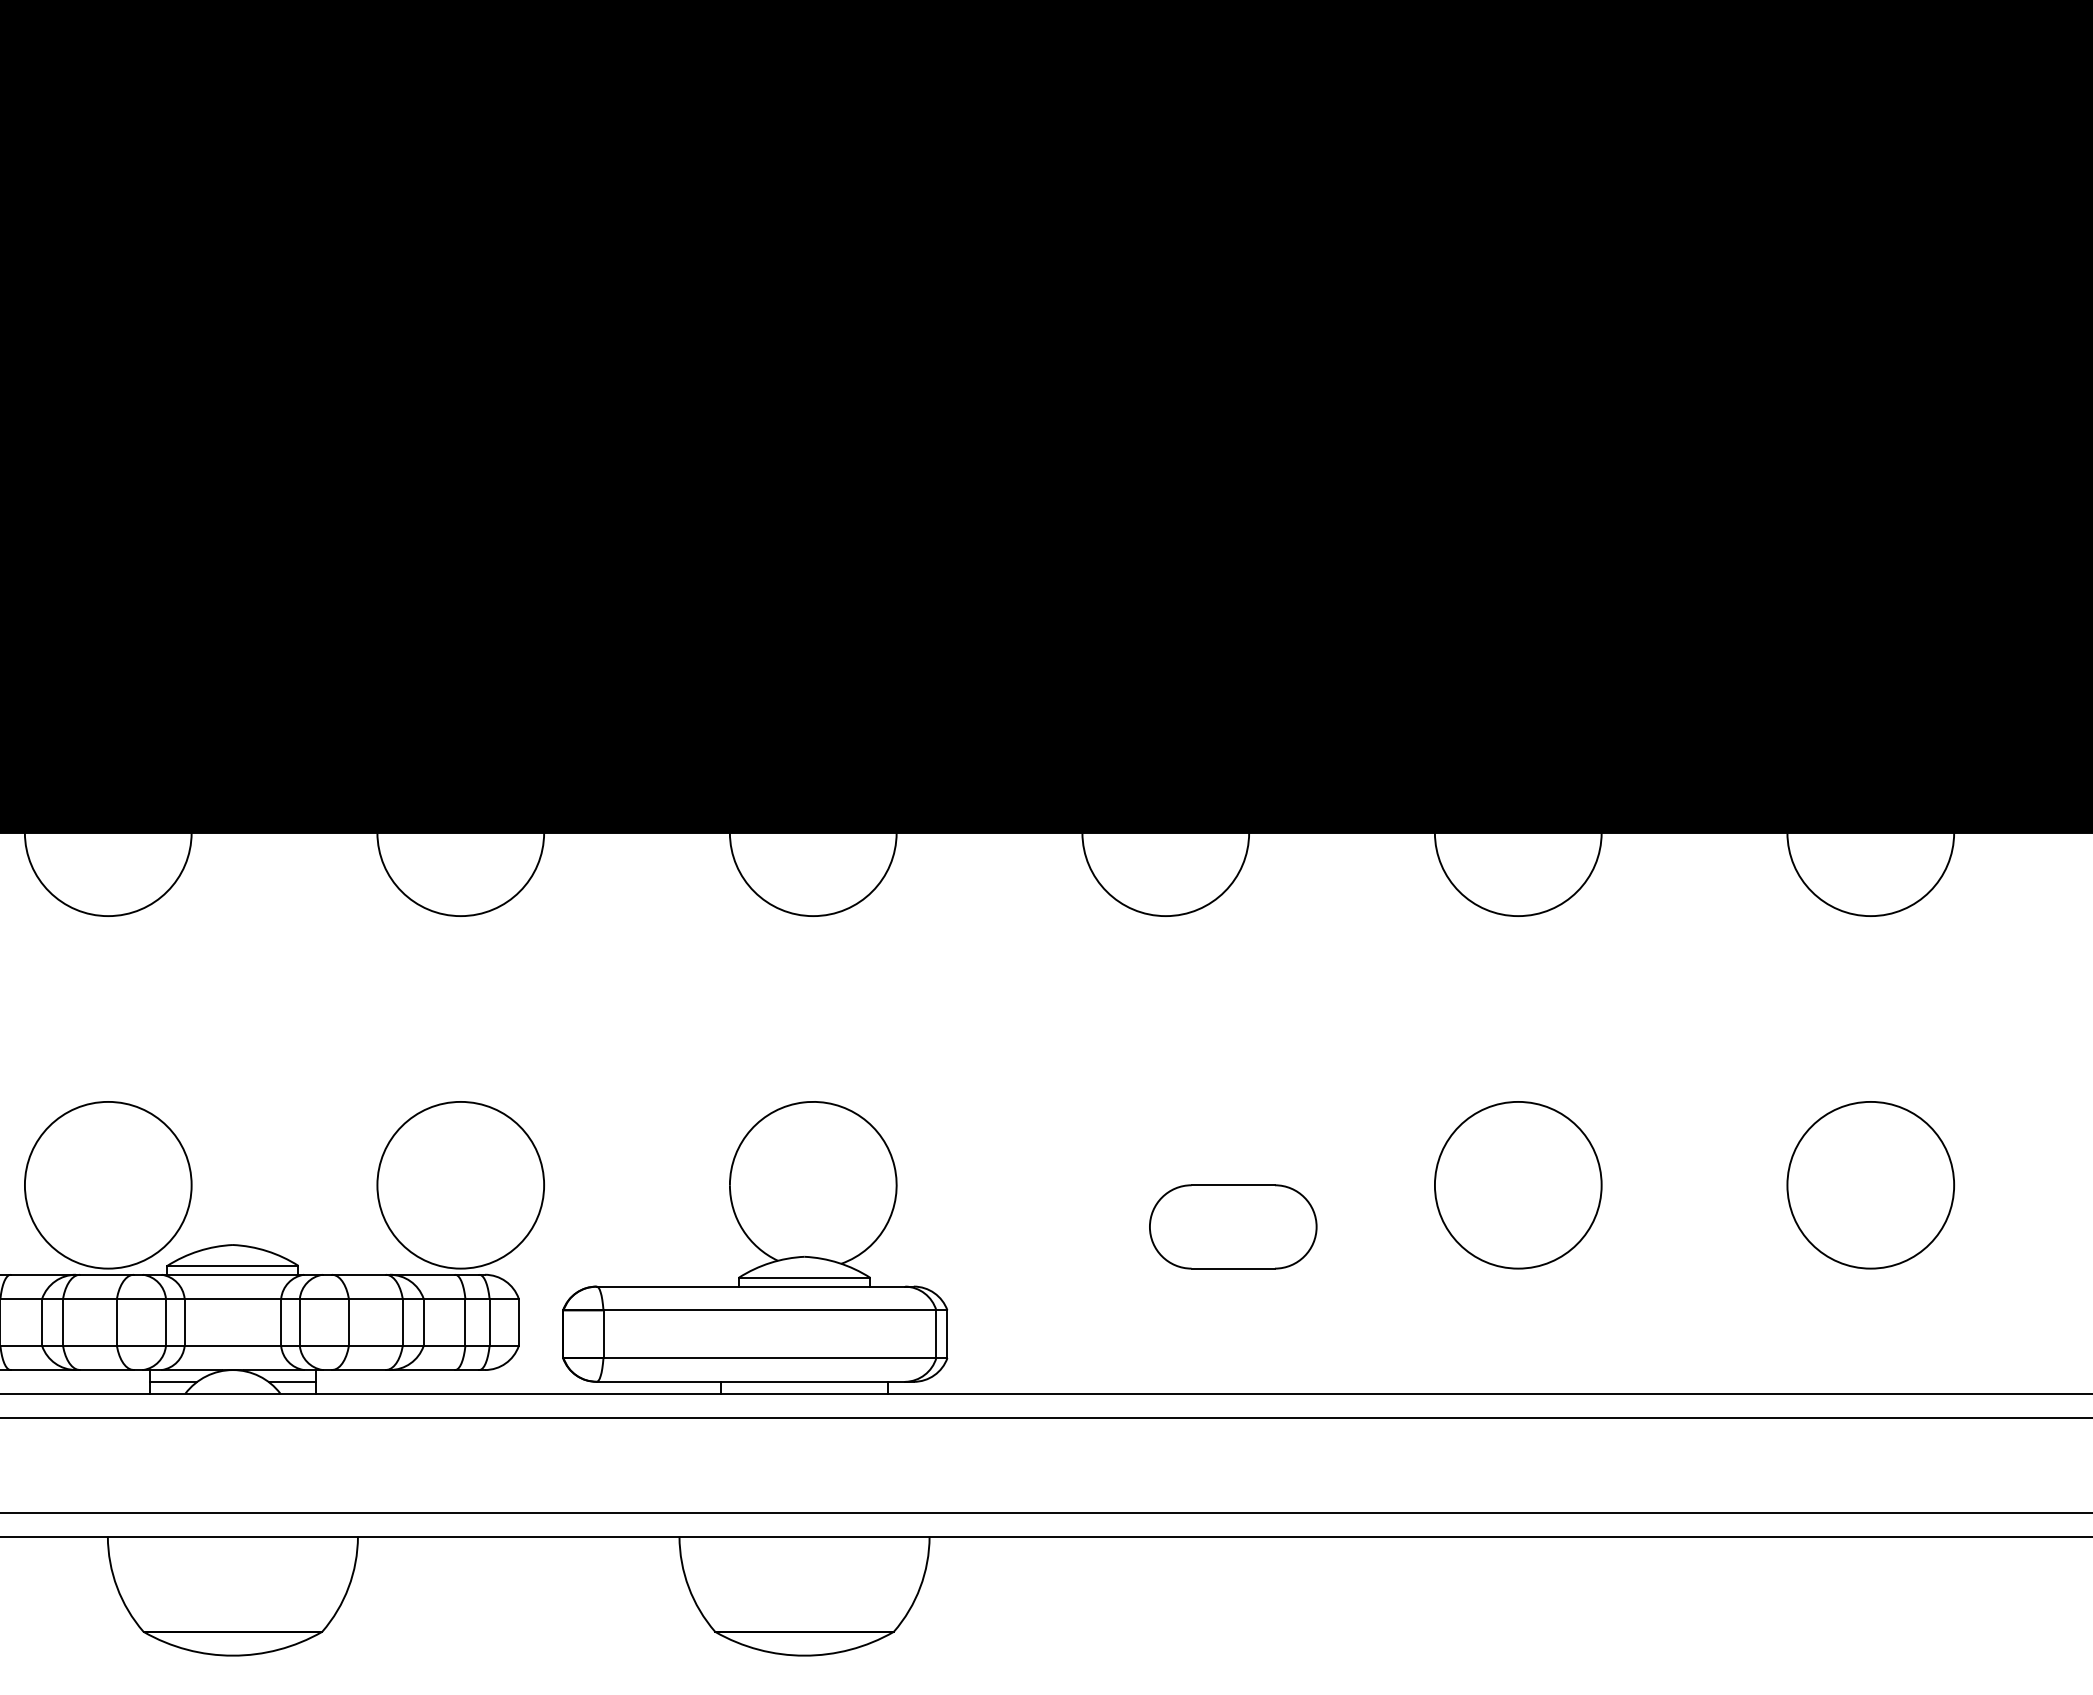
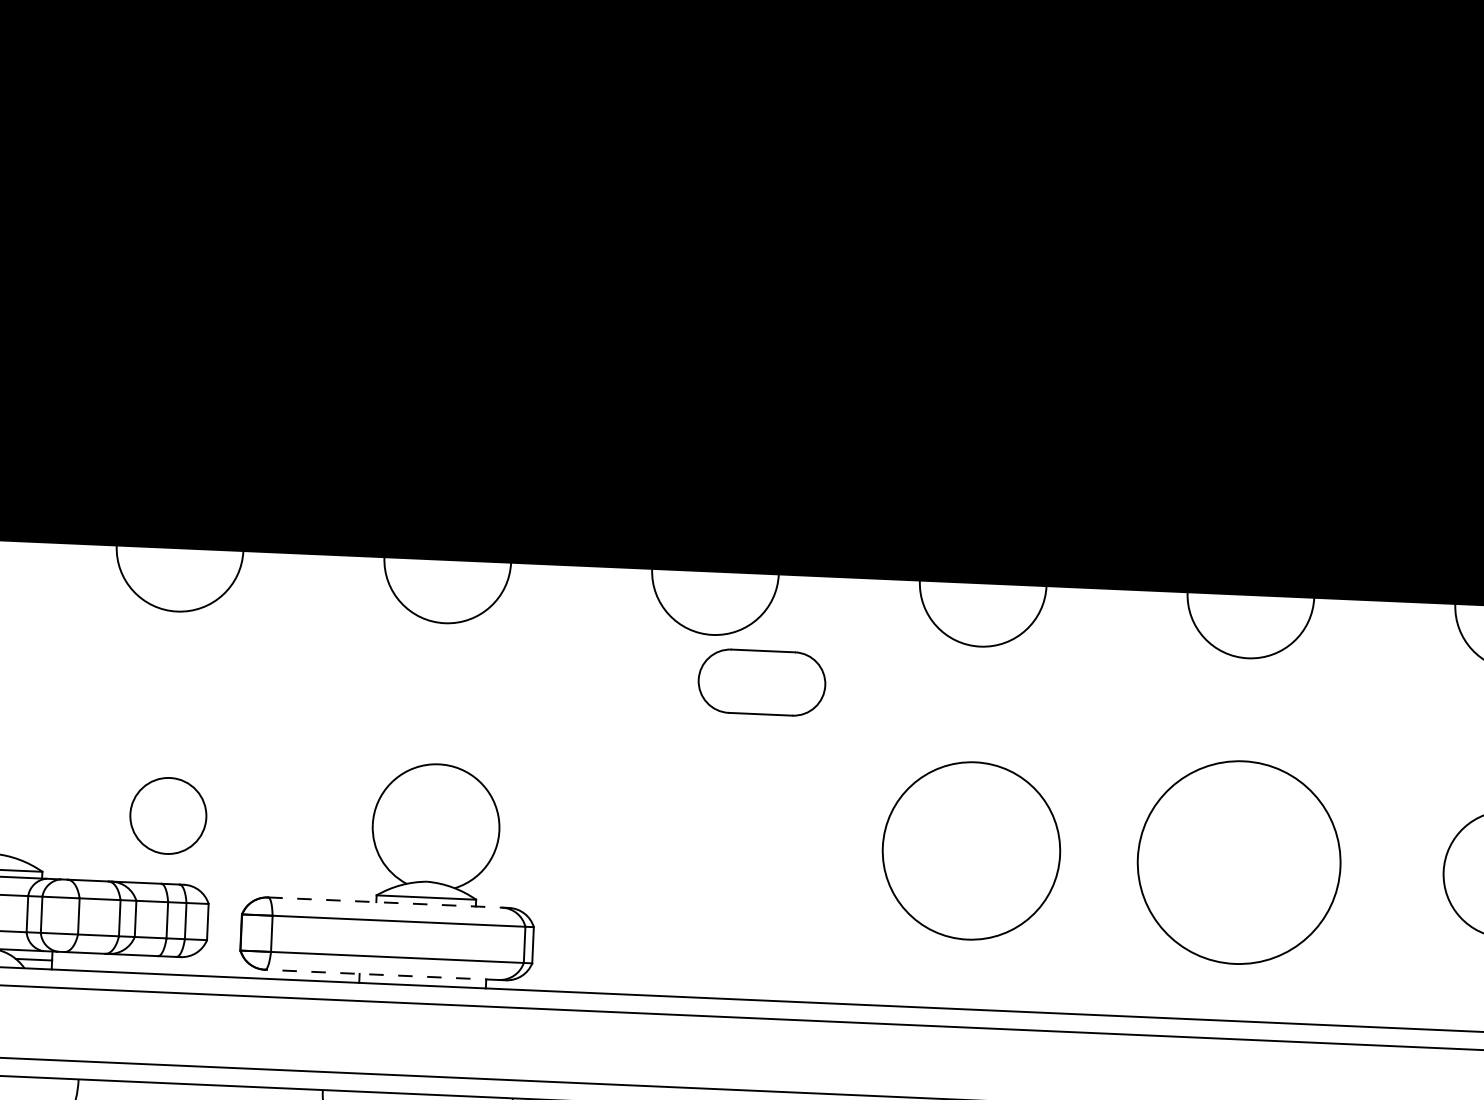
circle: (460, 1184) -> (168, 815), size x0.6
circle: (1518, 1185) -> (971, 851), size x1.4
circle: (1870, 1185) -> (1239, 862), size x1.6
part: (1233, 1226) -> (762, 682), moved
line: (751, 1286) -> (385, 902), solid -> dashed
line: (750, 1381) -> (381, 974), solid -> dashed

